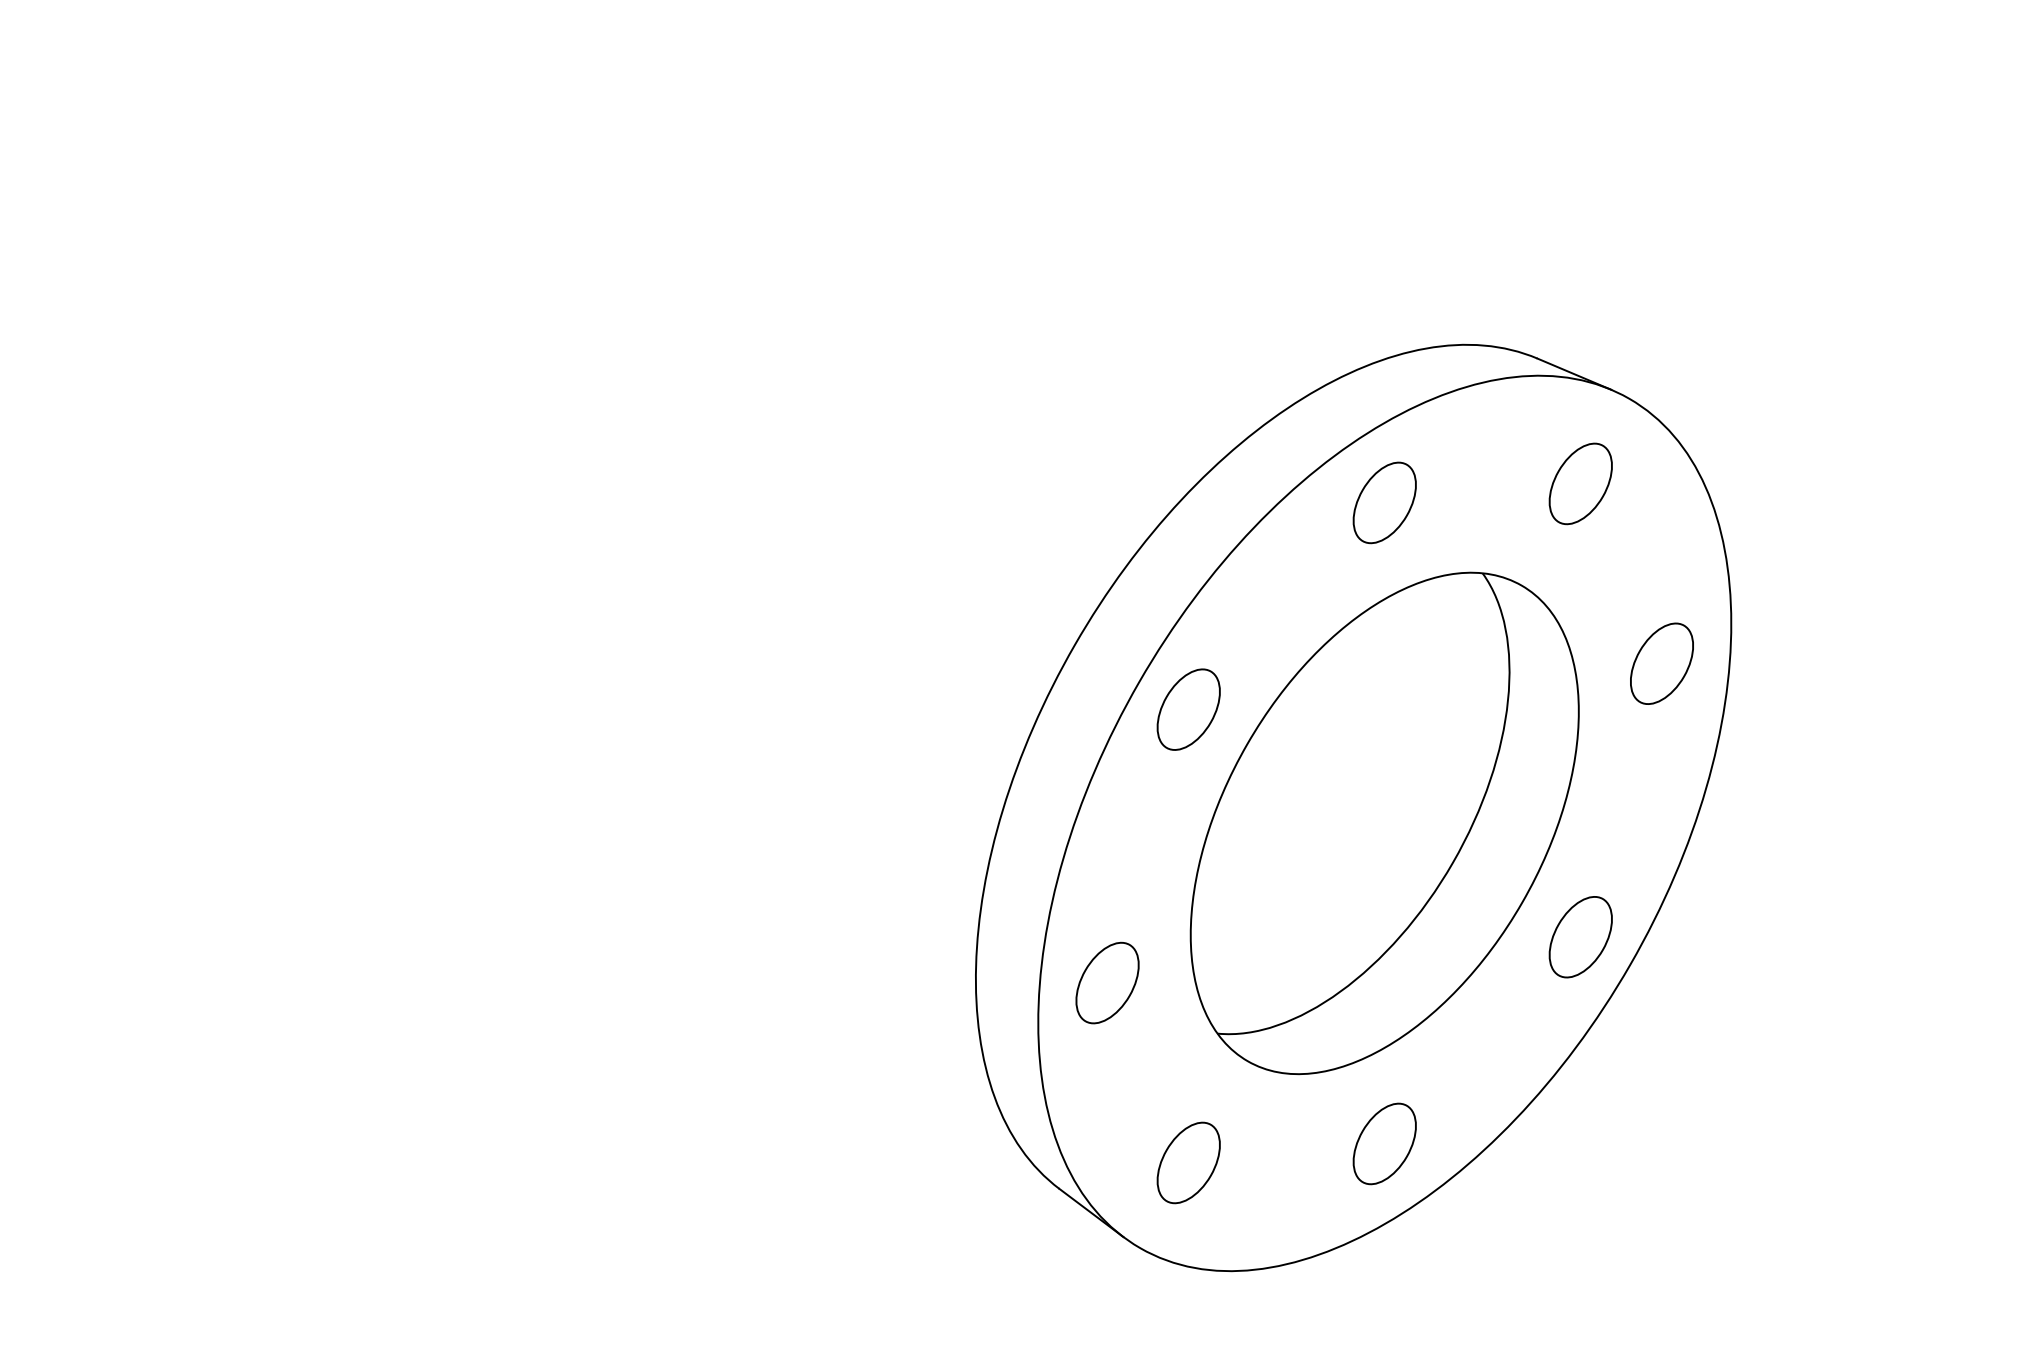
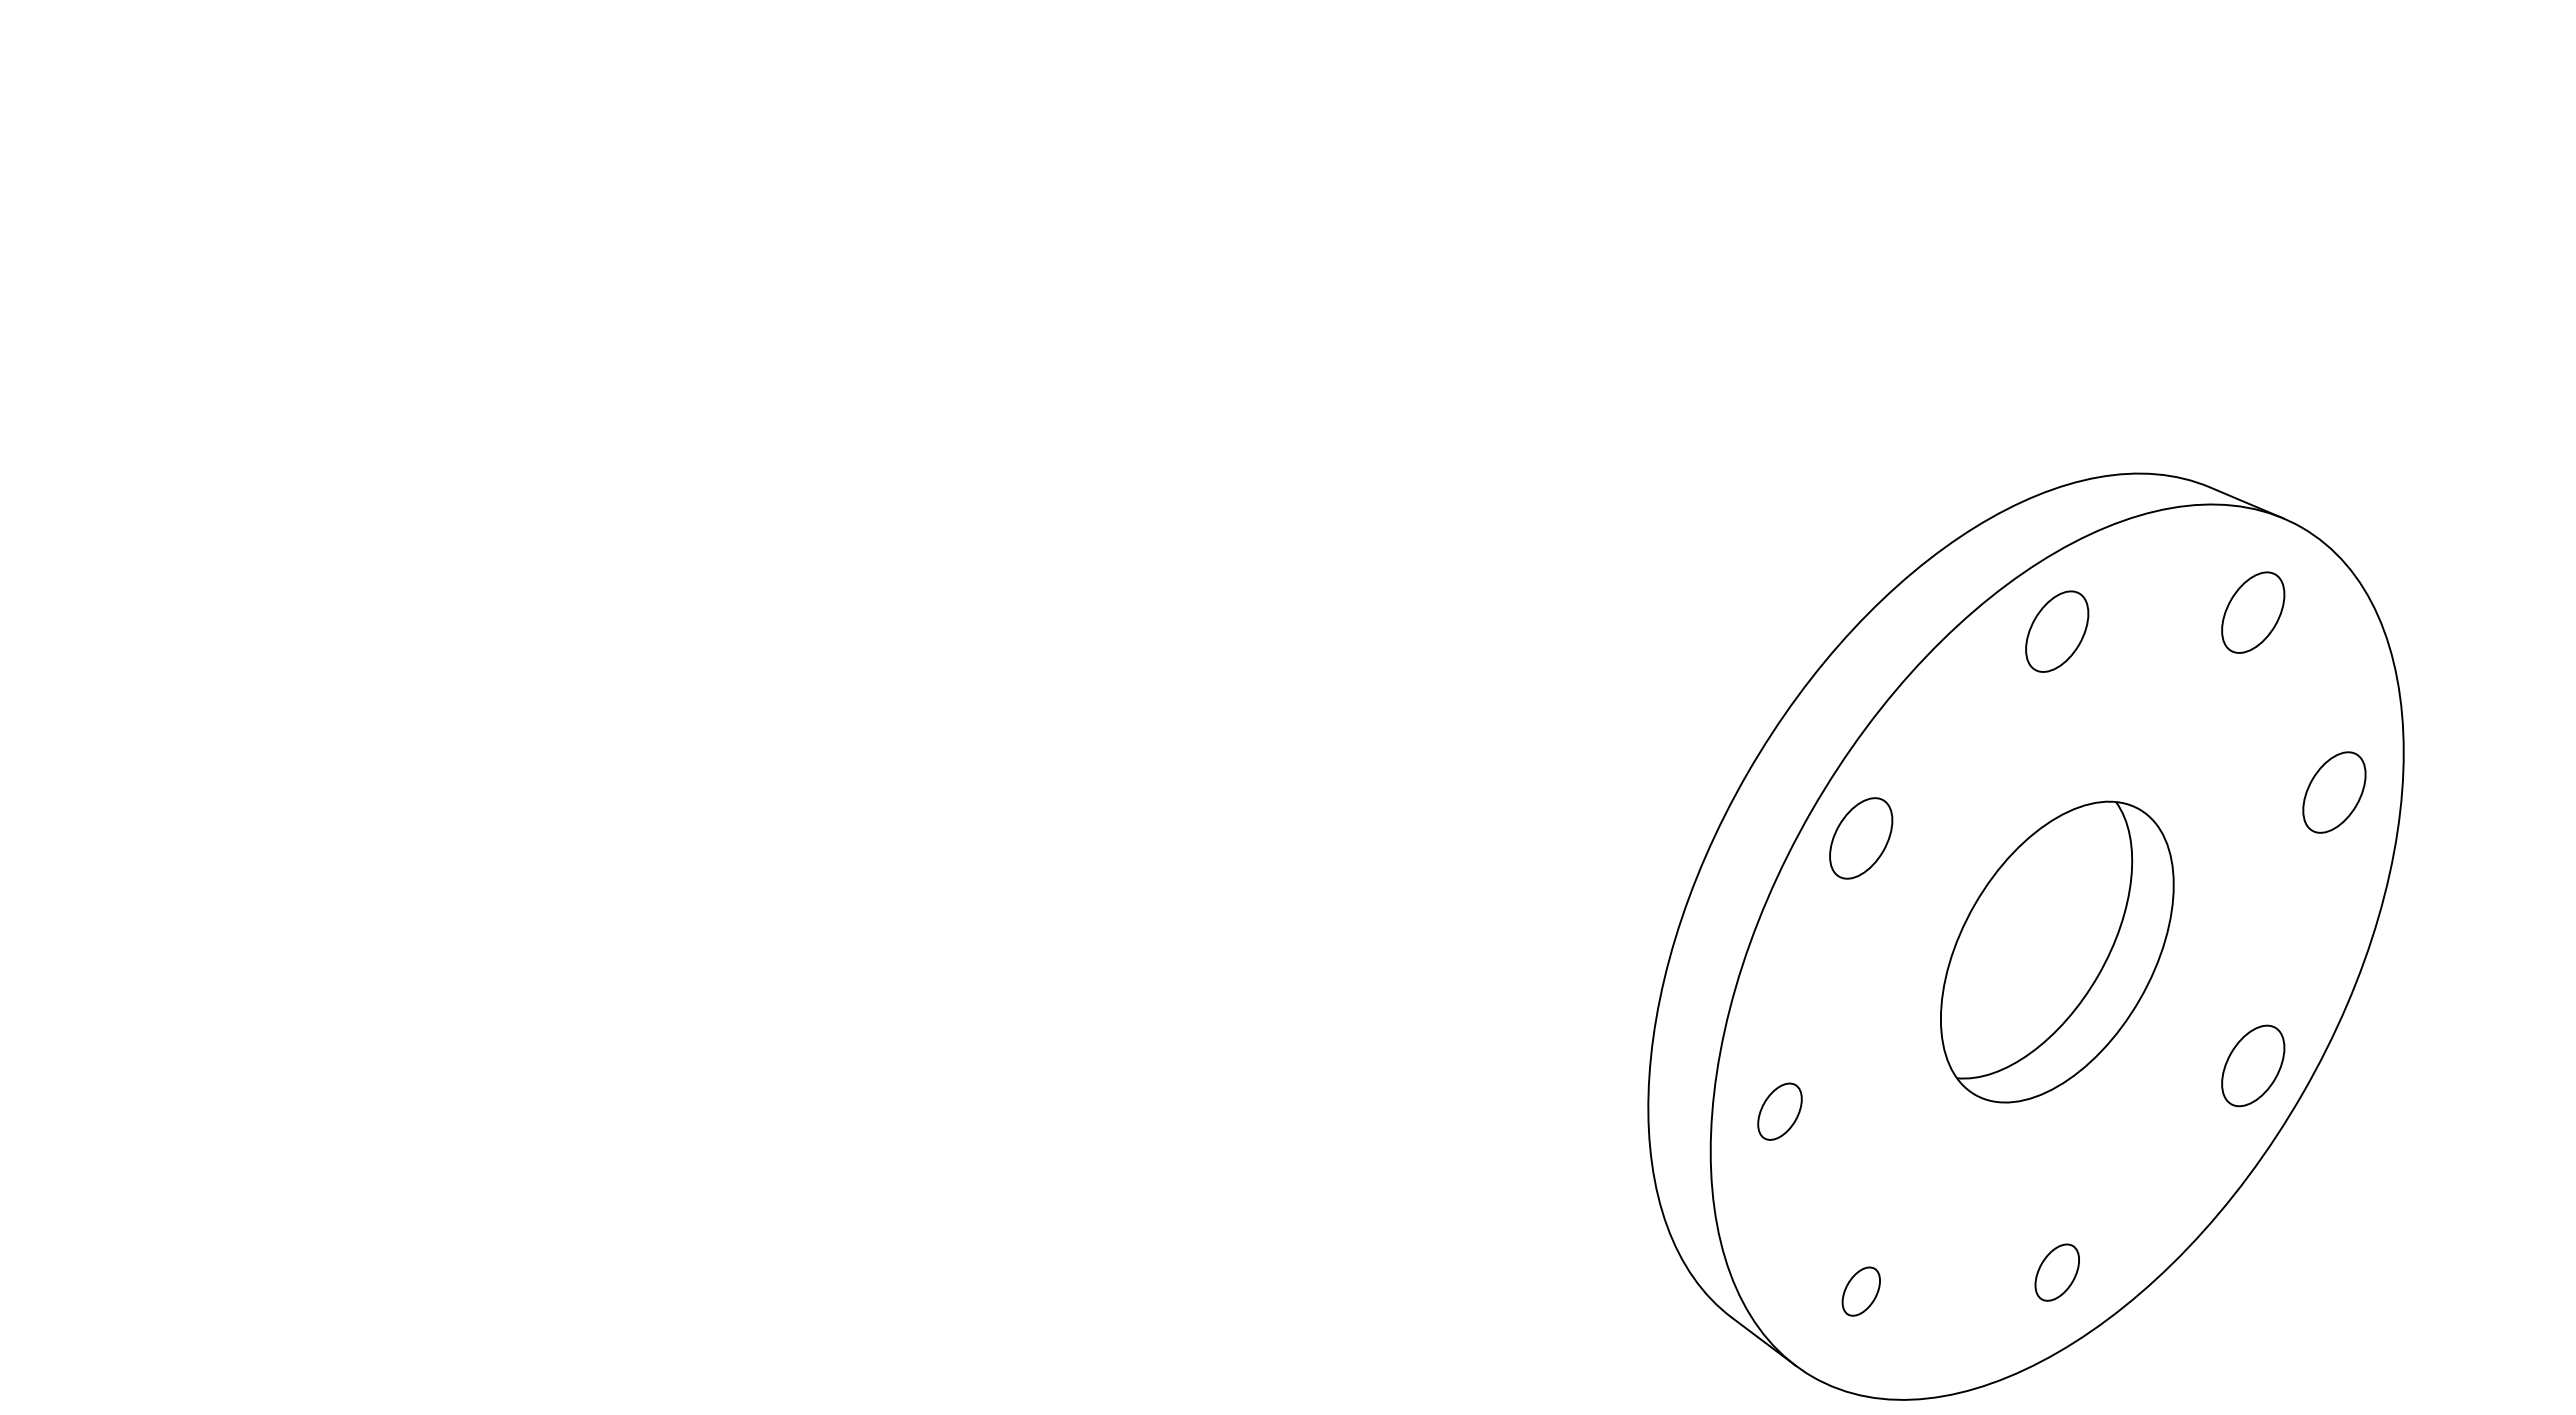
part: (1385, 822) -> (2057, 951), size x0.6
part: (1107, 982) -> (1779, 1111), size x0.7
part: (1385, 1143) -> (2057, 1272), size x0.7
part: (1189, 1162) -> (1861, 1291), size x0.6

